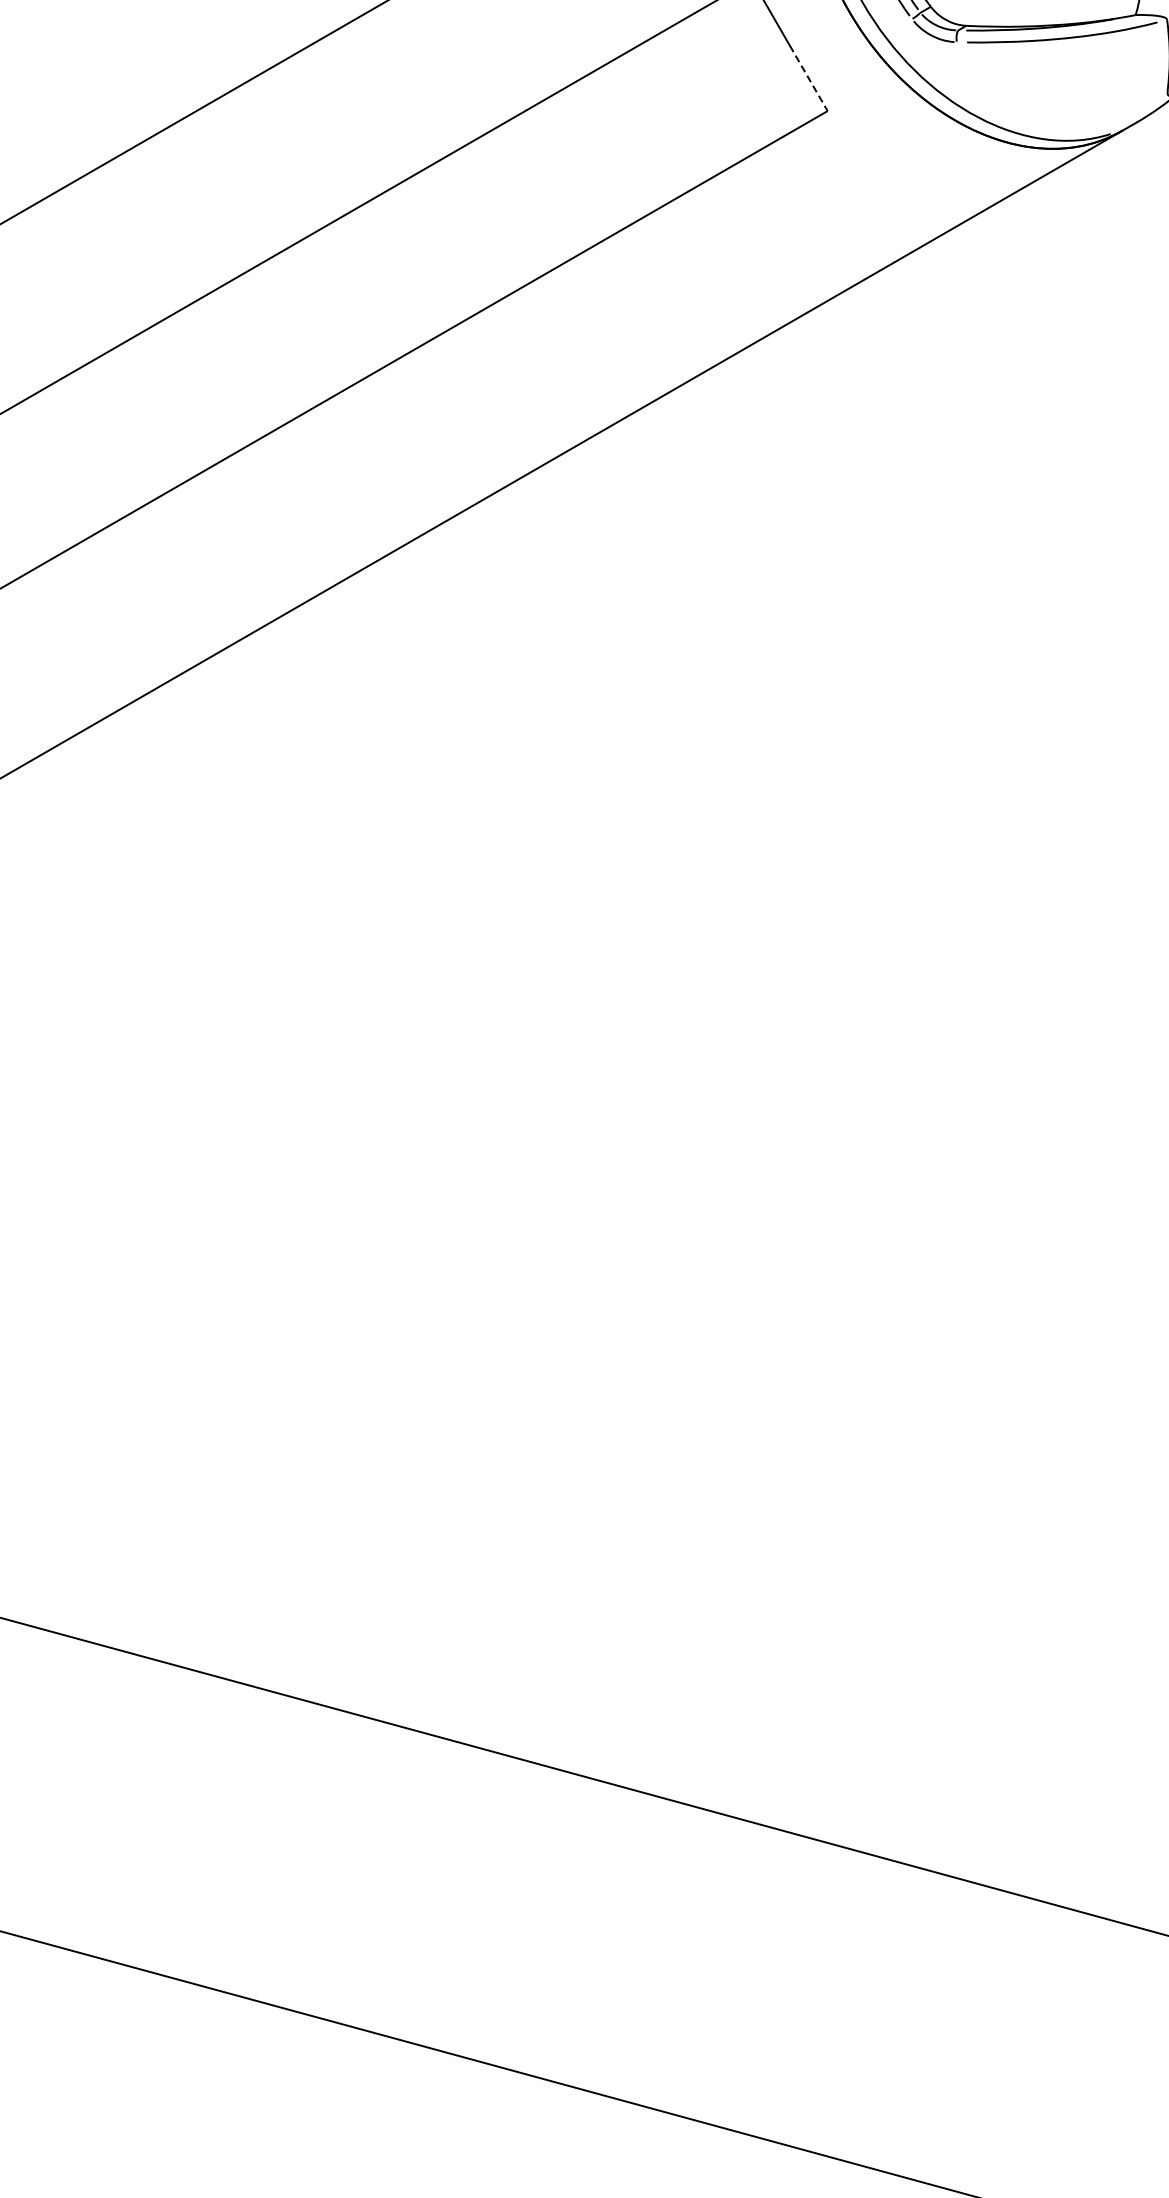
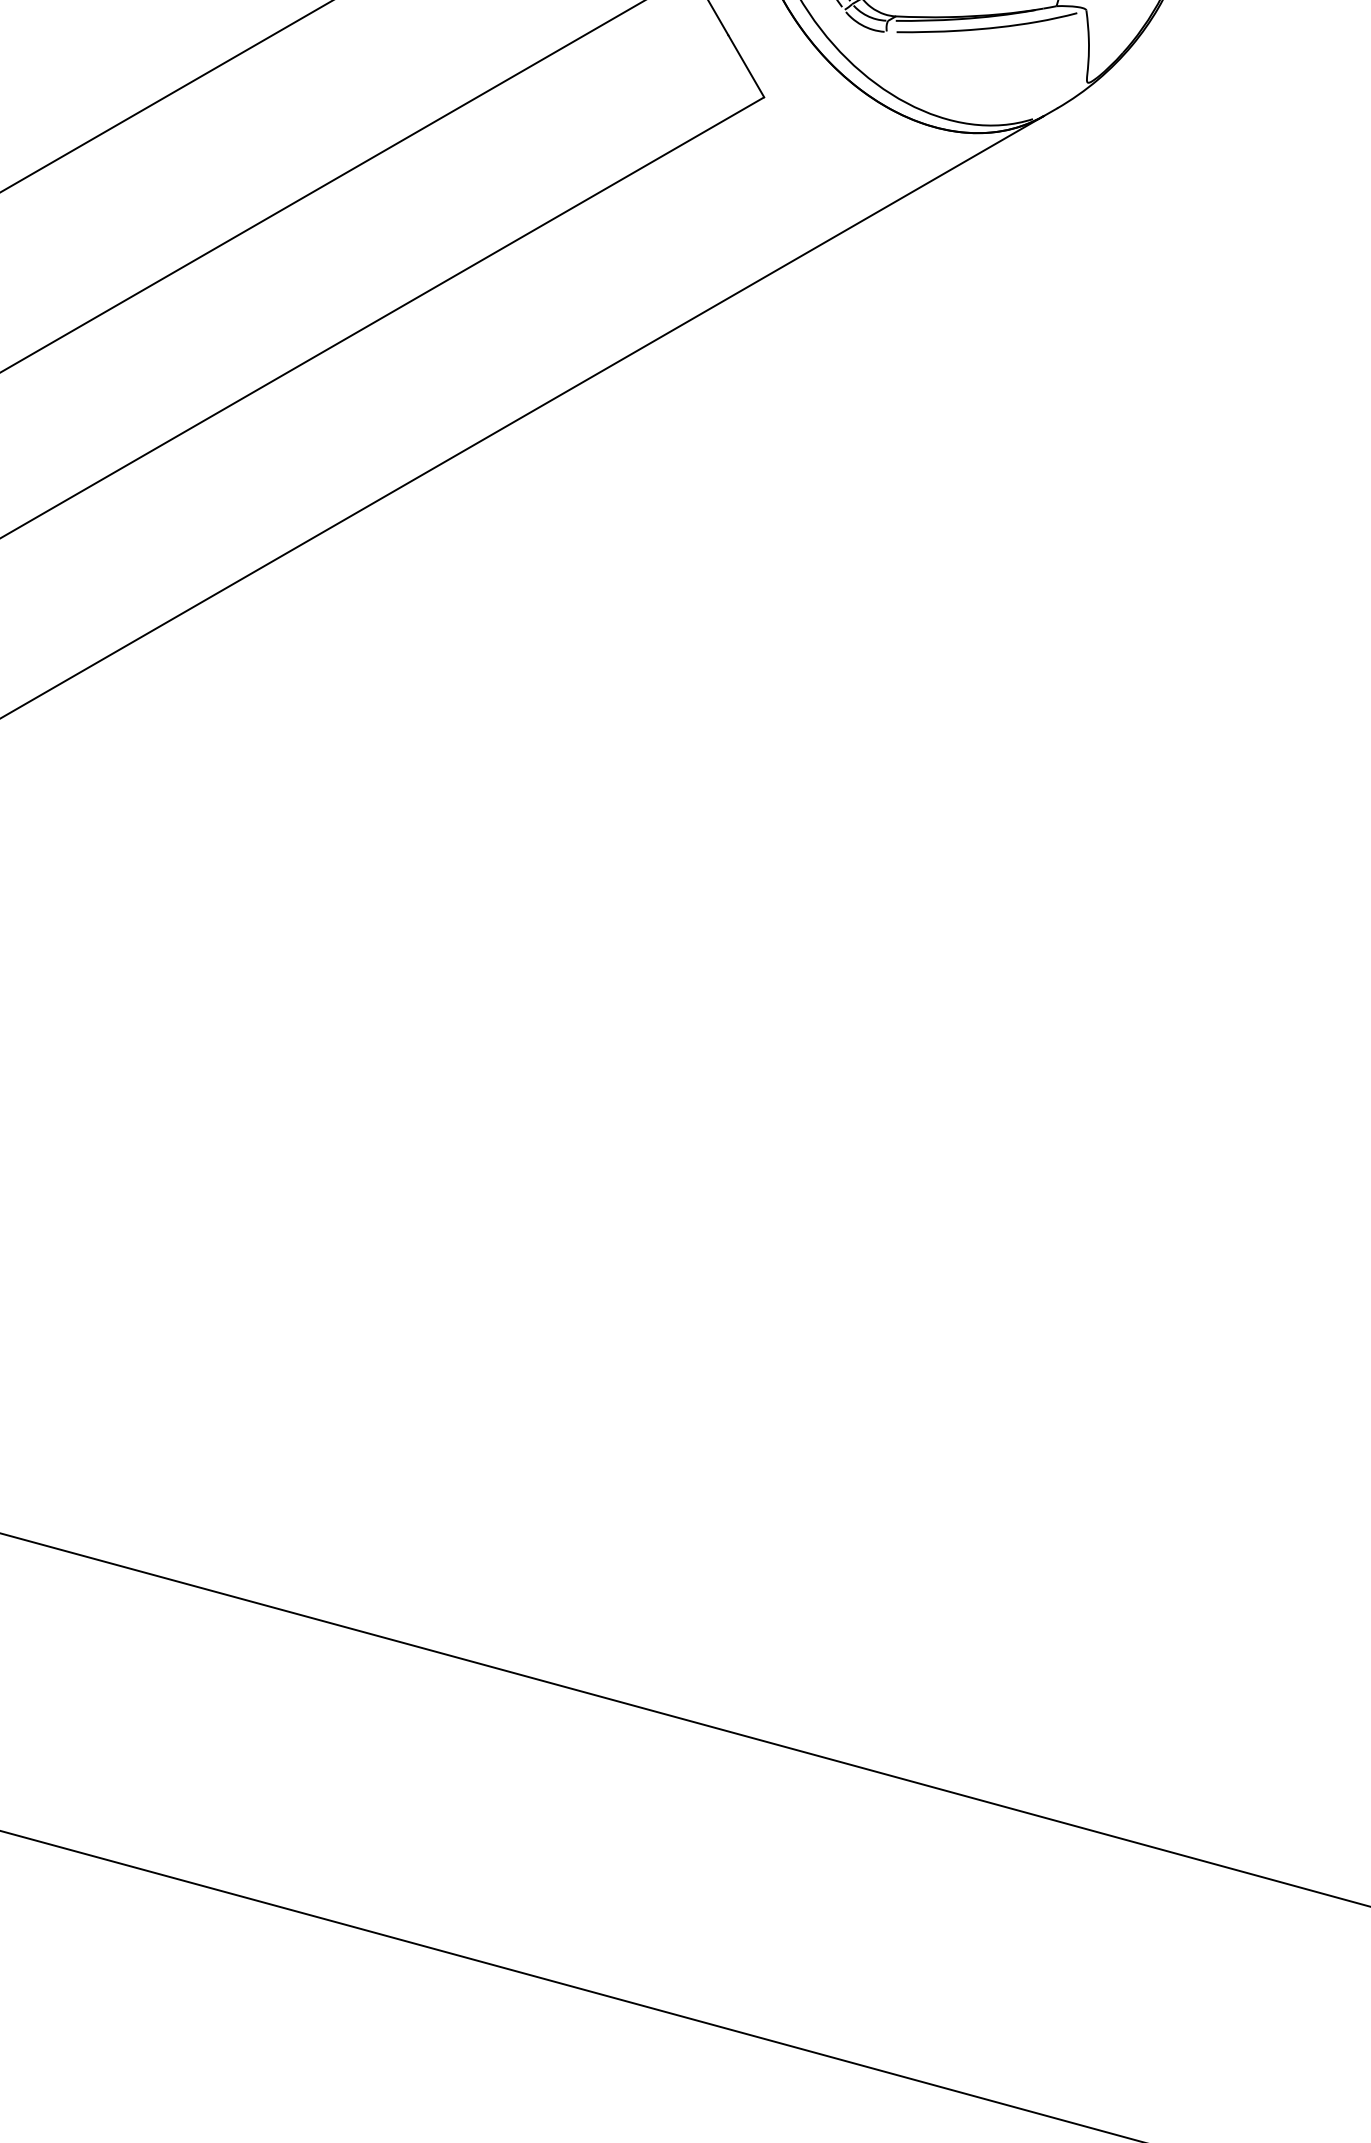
line: (808, 78) -> (746, 66), dashed -> solid

